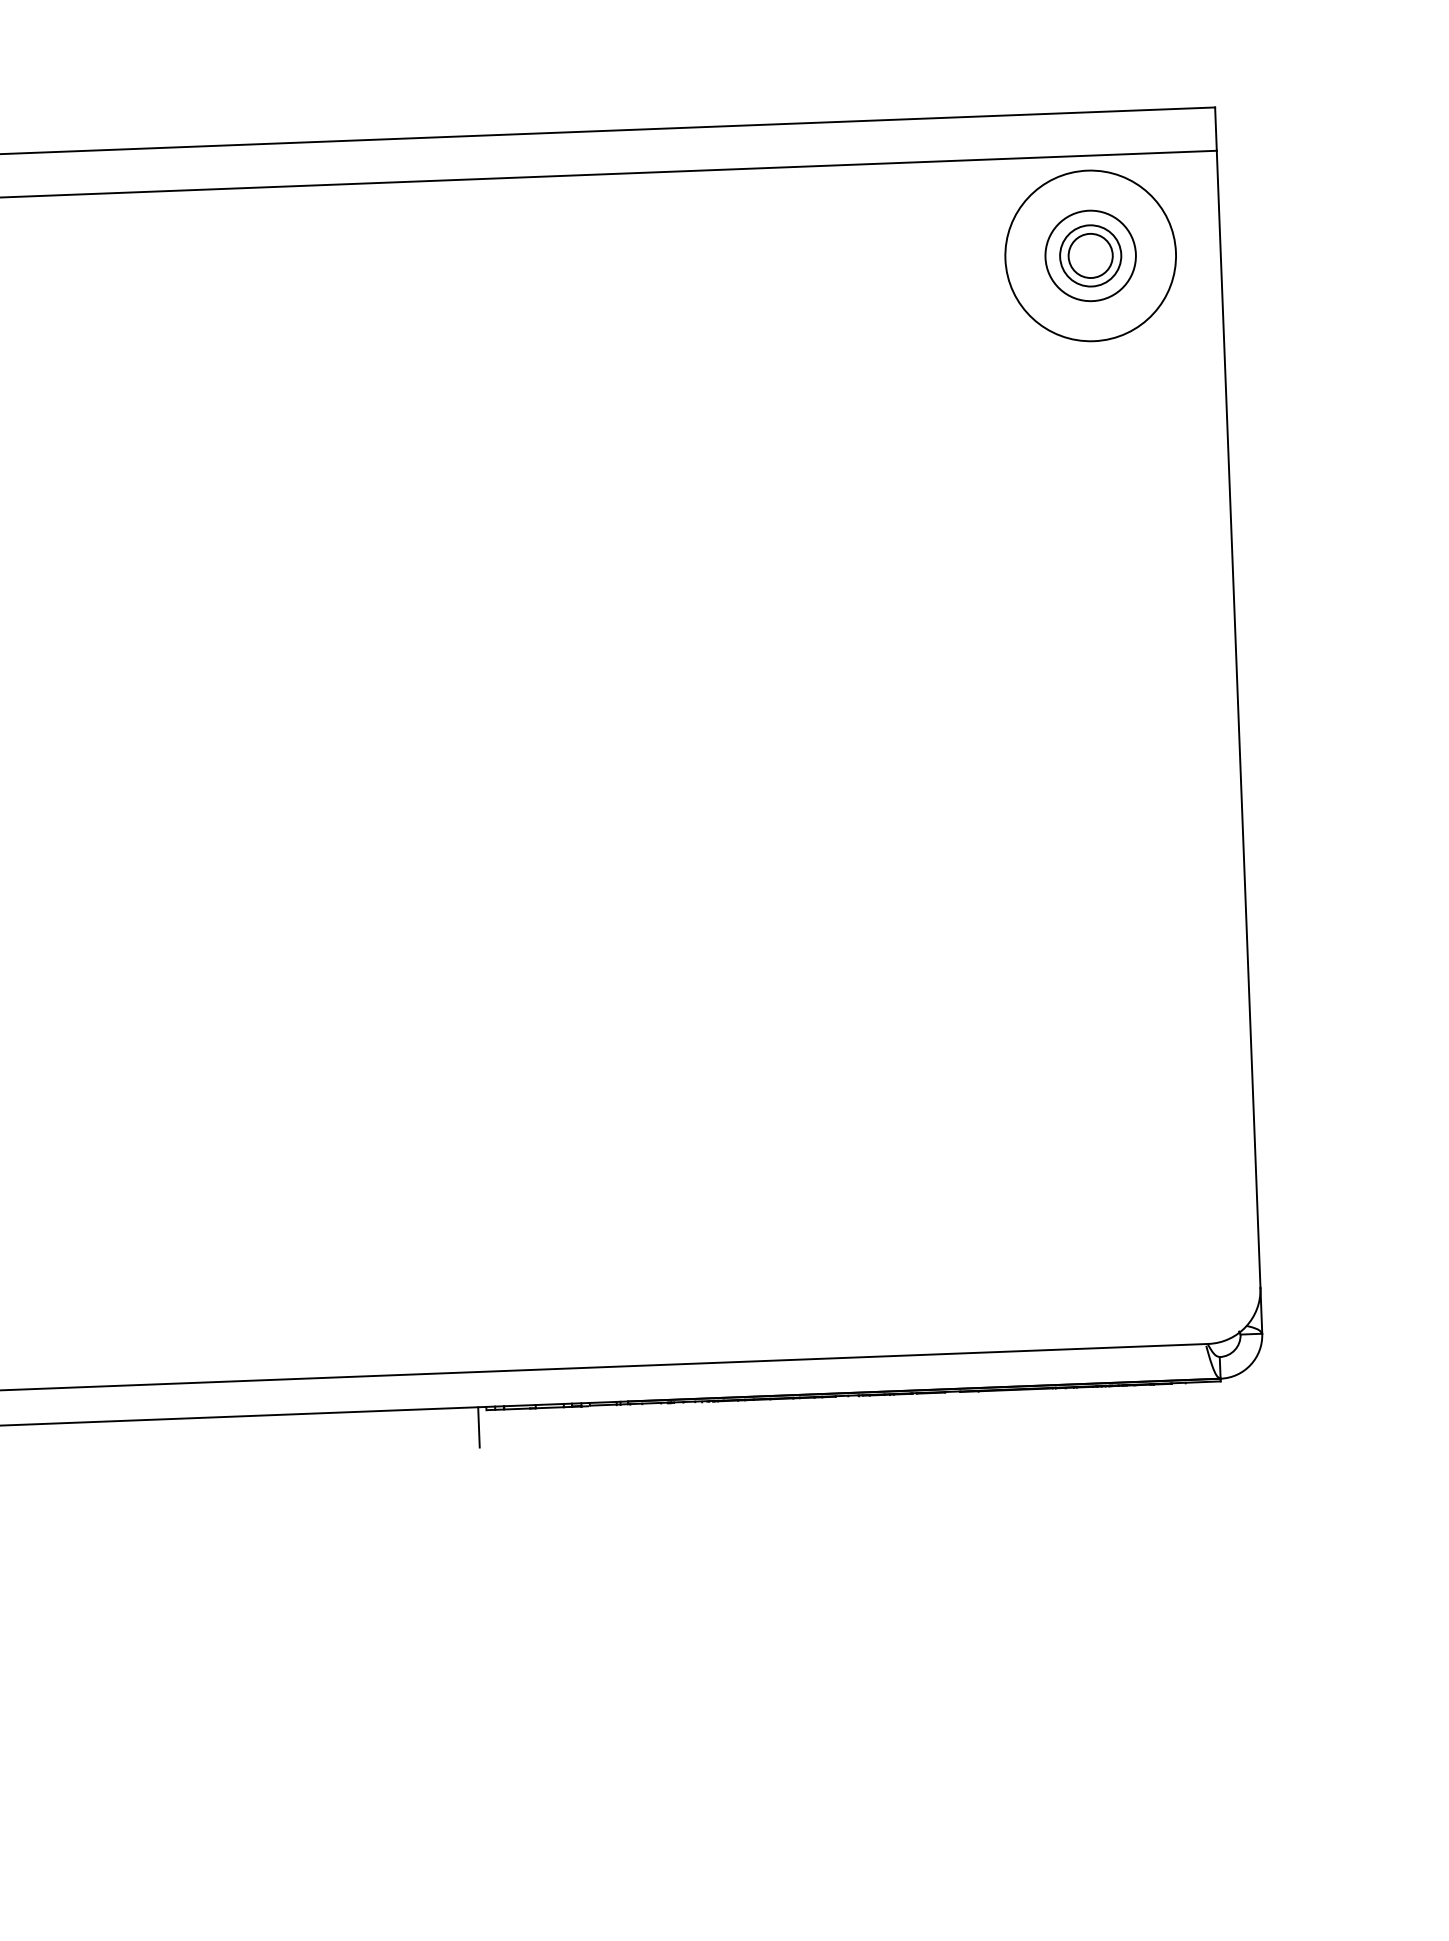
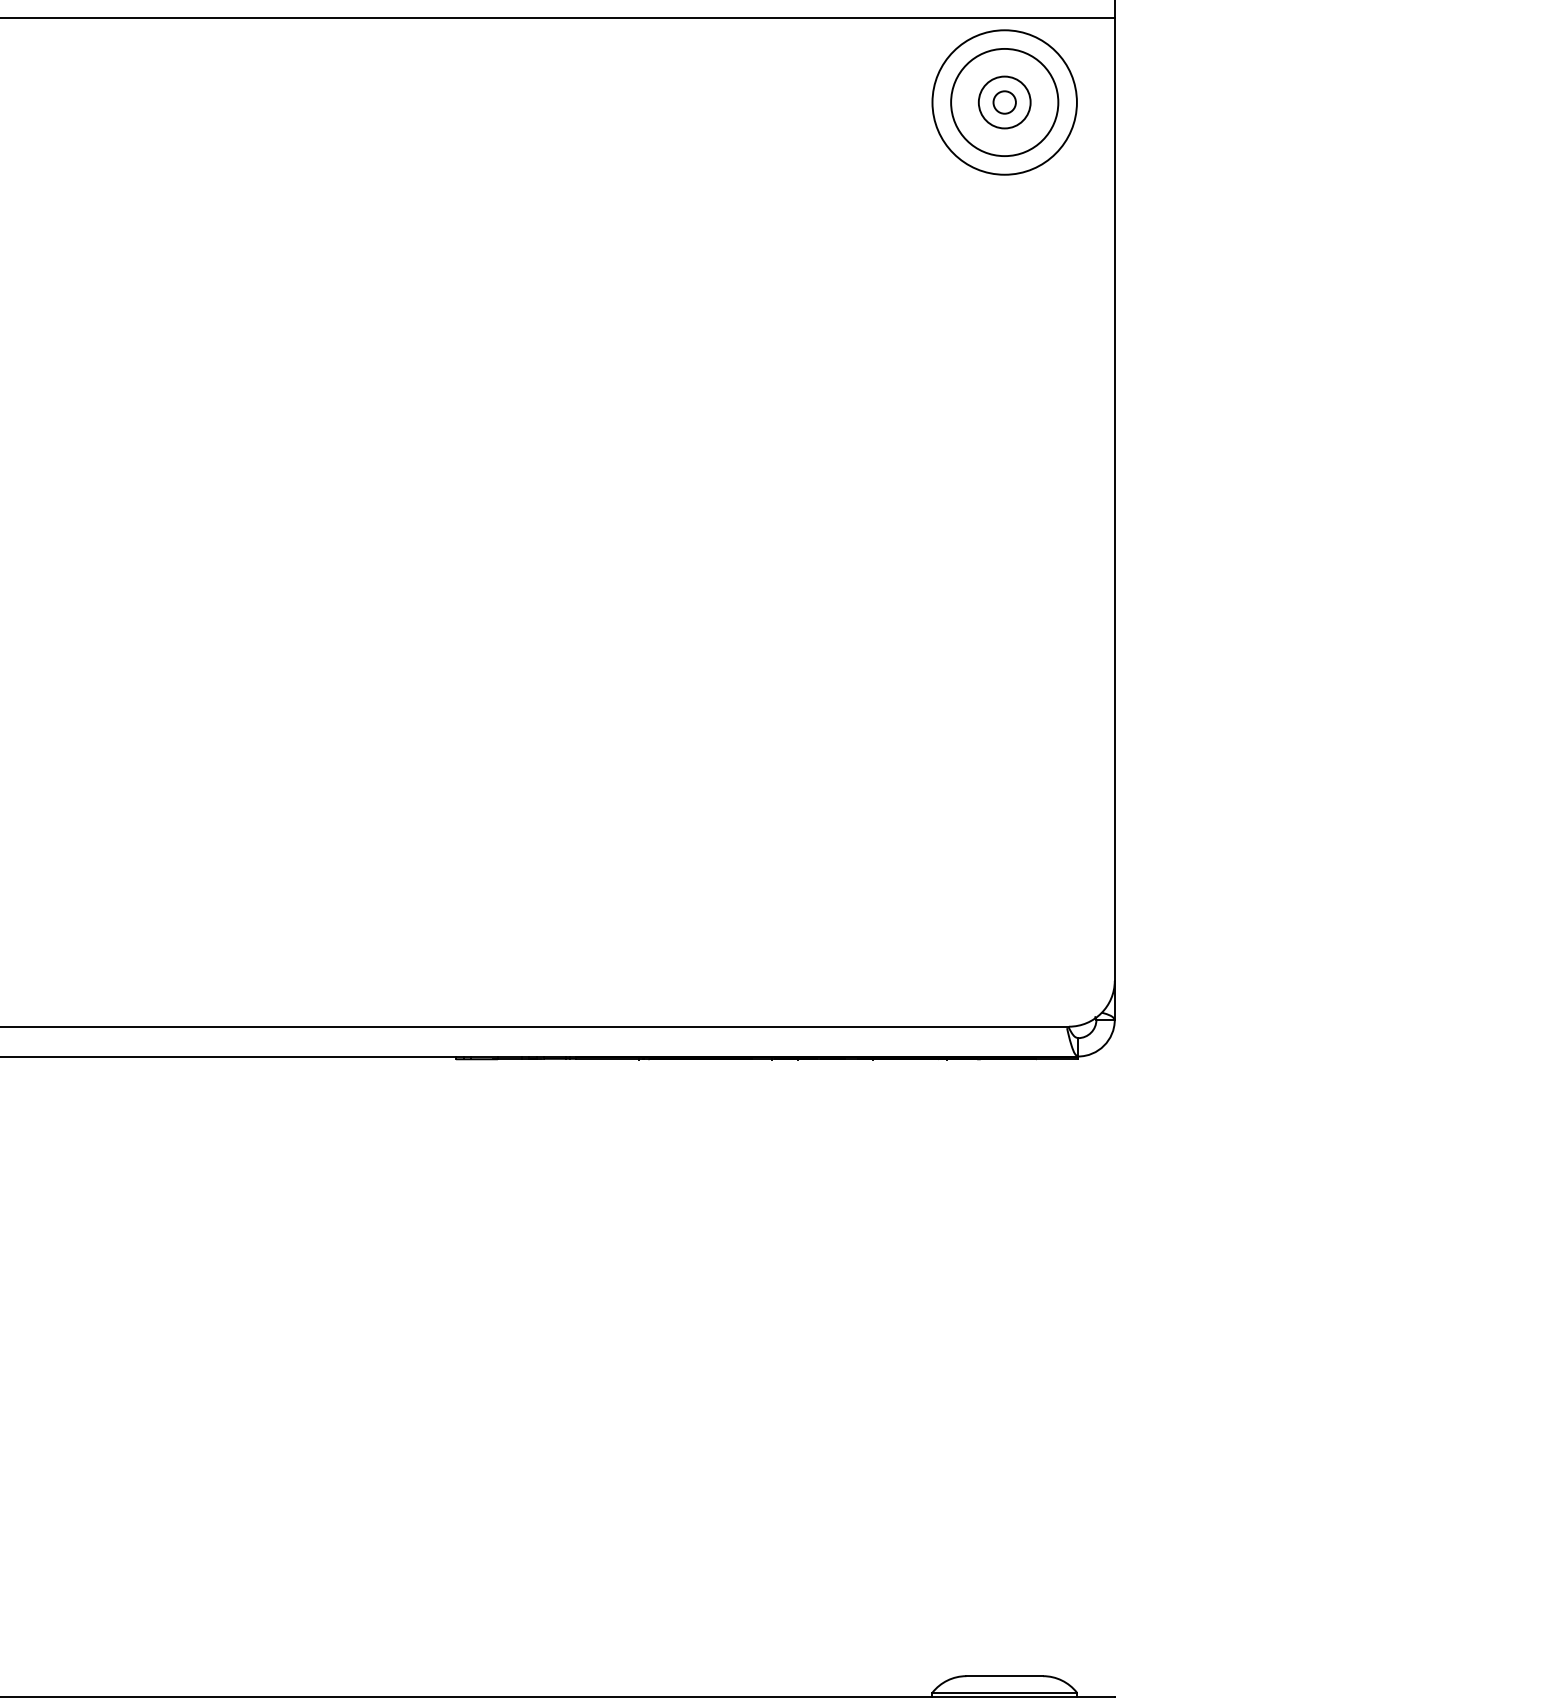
circle: (1090, 255) -> (1004, 102), size x0.6
circle: (1090, 255) -> (1004, 102), size x1.4
line: (479, 1427) -> (449, 1073), removed

